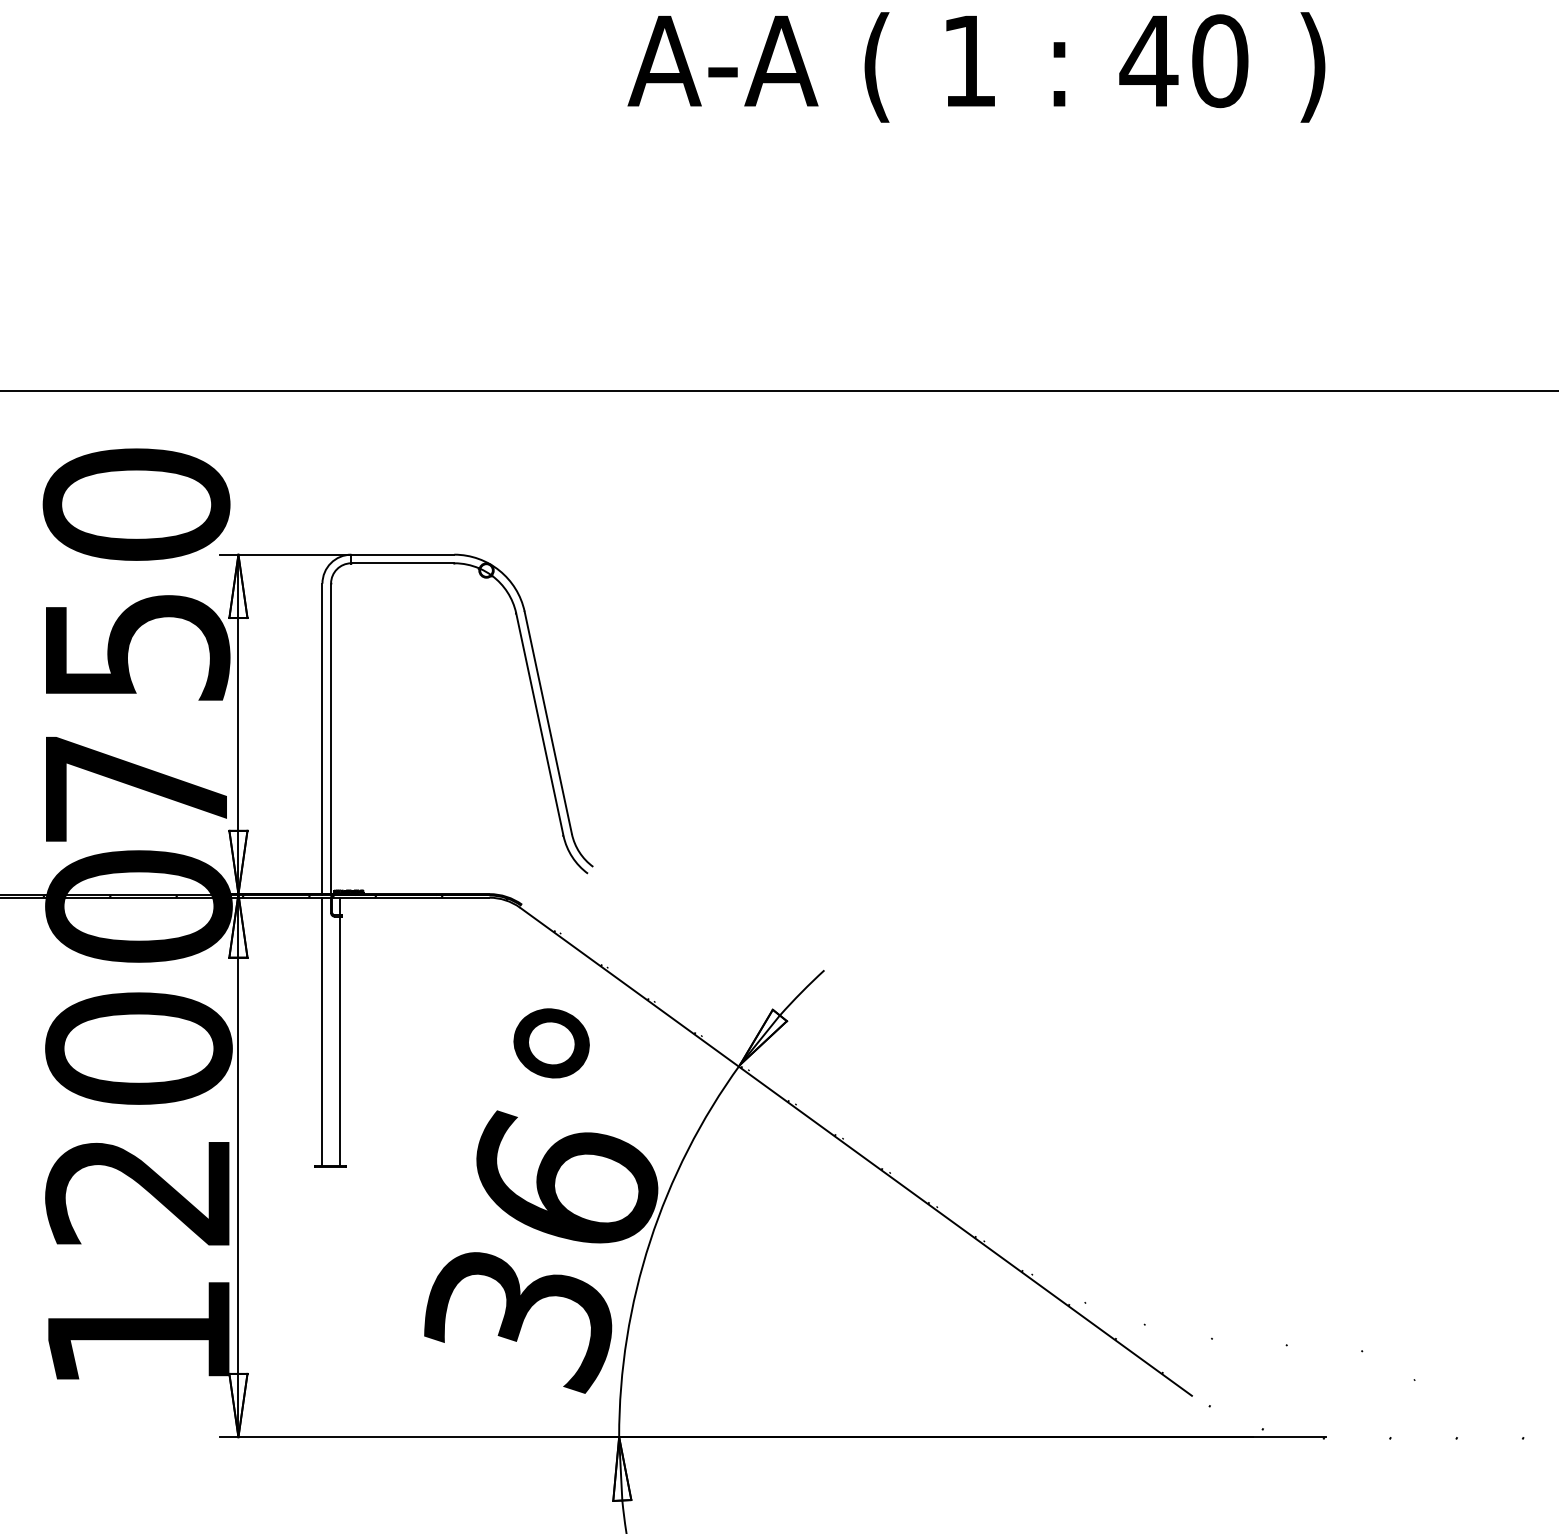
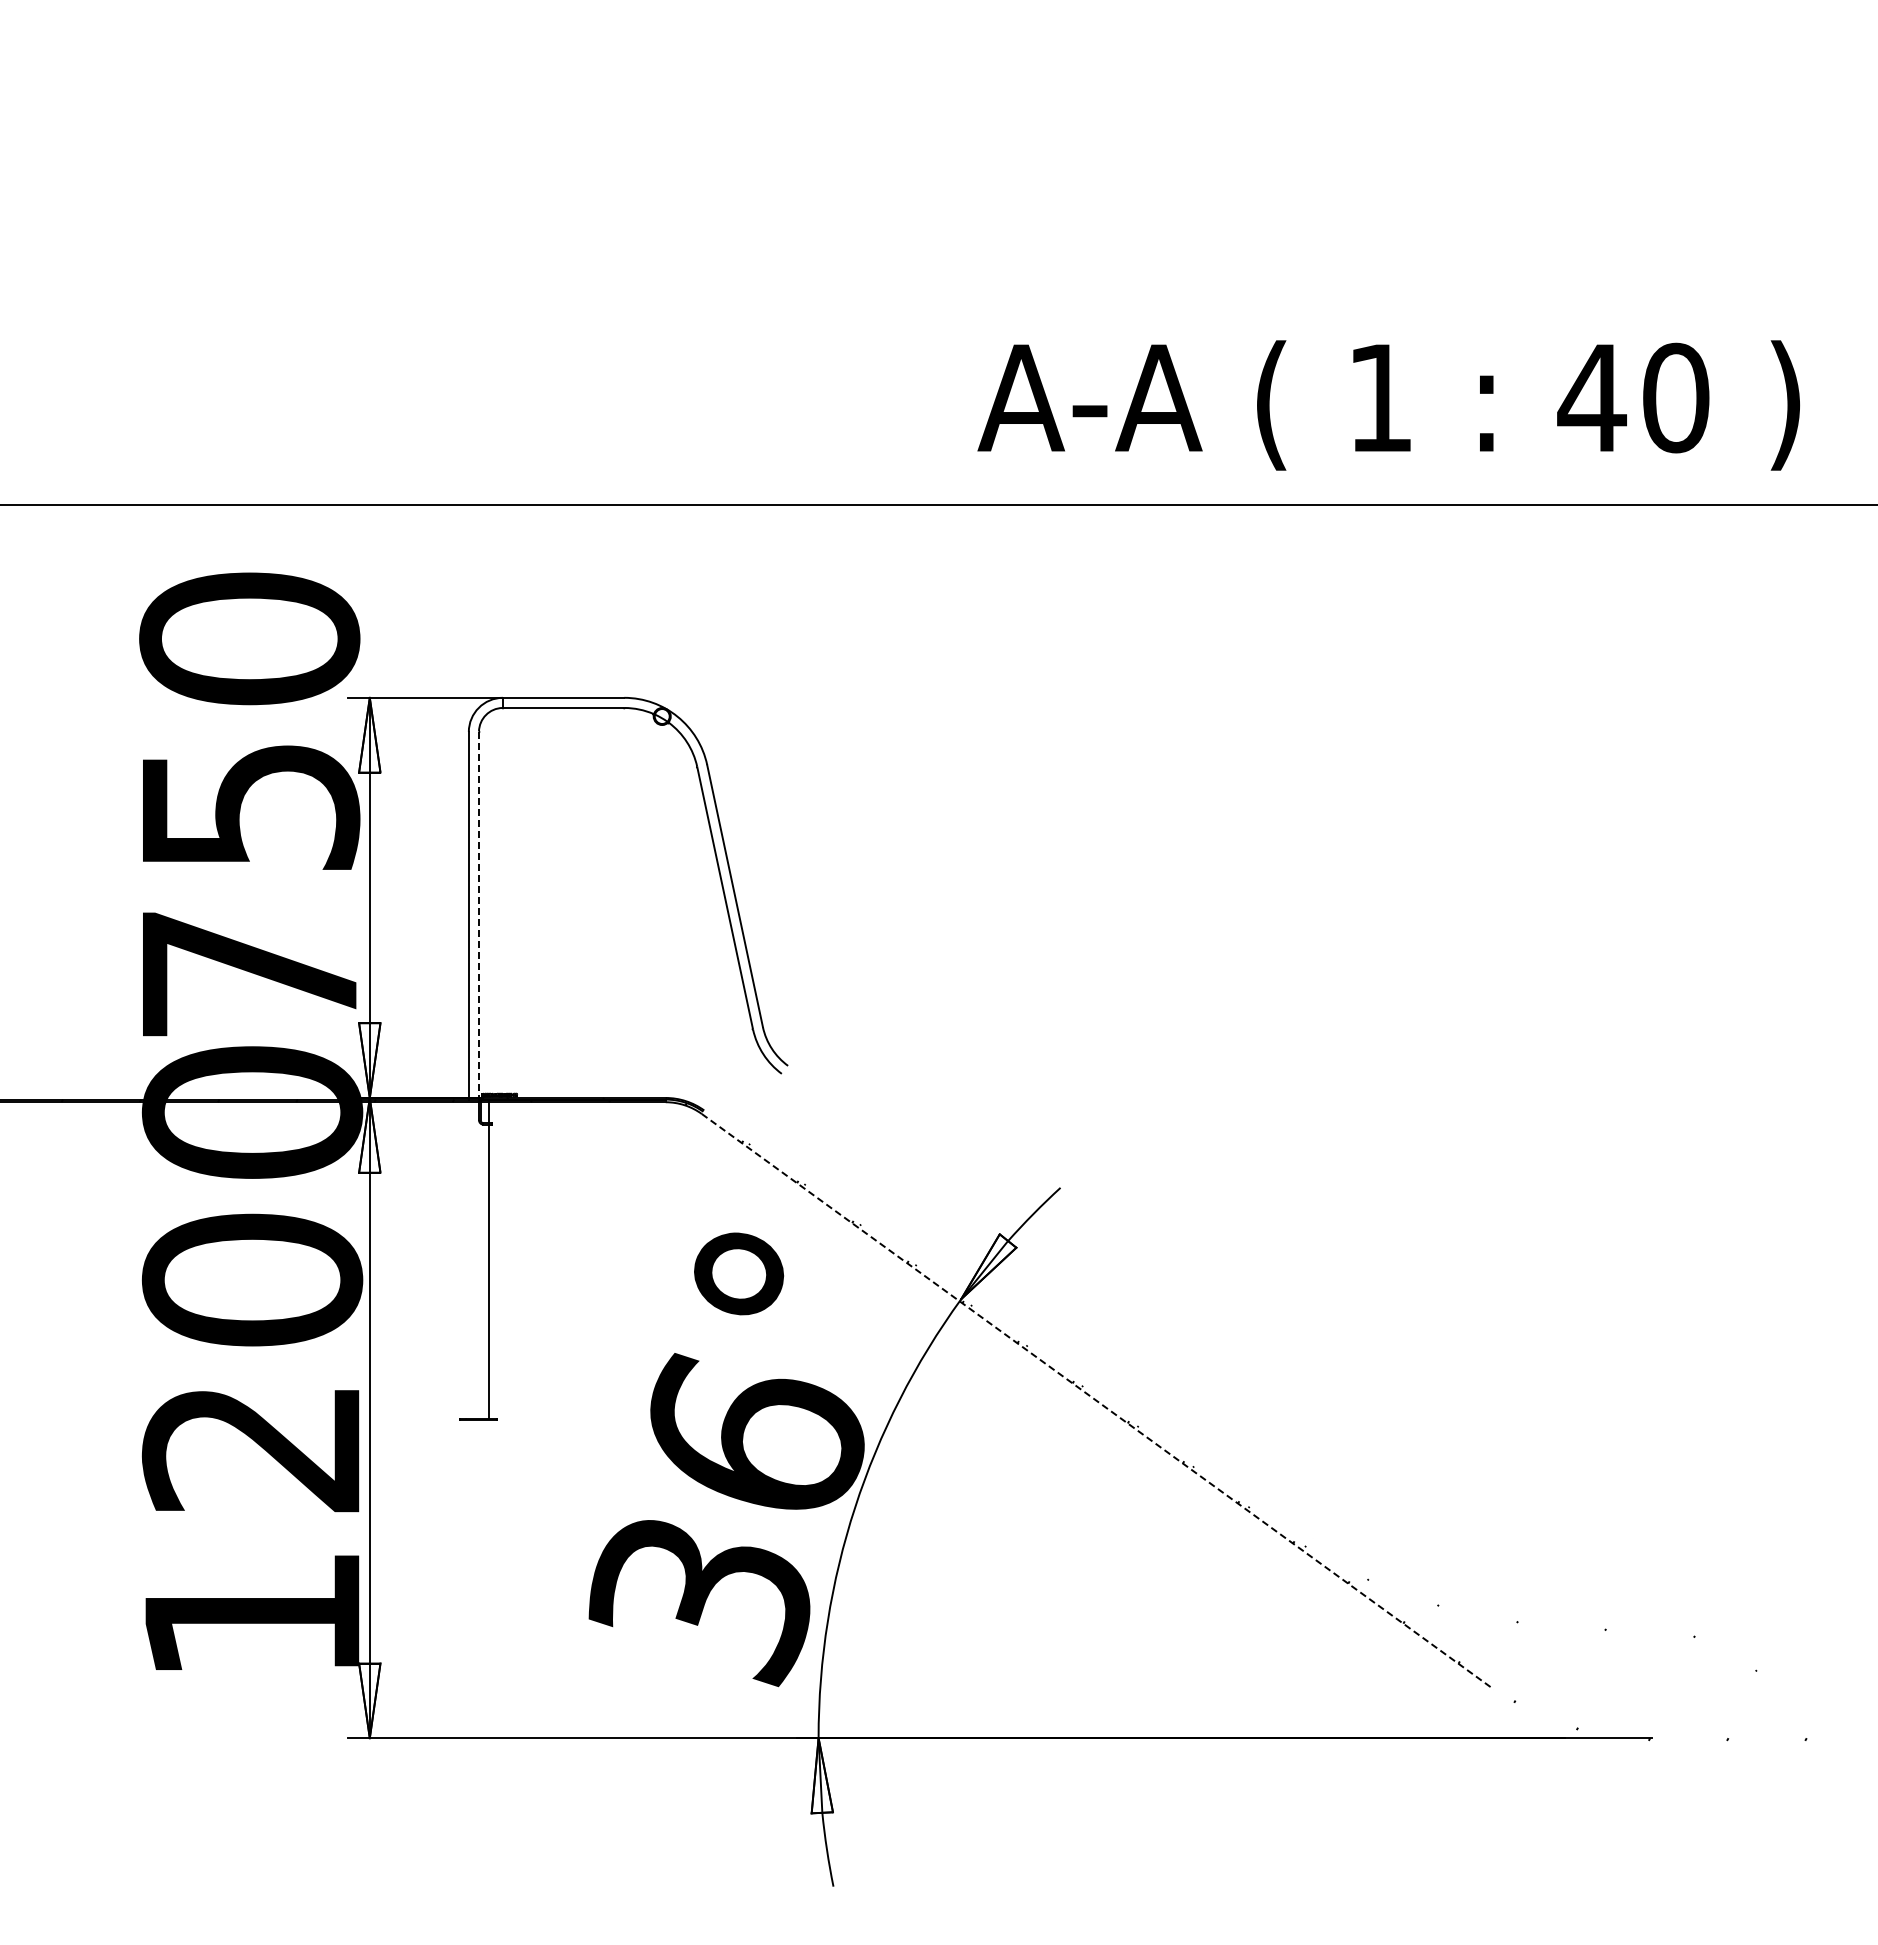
text: (976, 67) -> (1388, 405), moved
line: (330, 739) -> (478, 915), solid -> dashed
line: (322, 1031) -> (468, 1260), removed
line: (855, 1151) -> (1097, 1401), solid -> dashed

